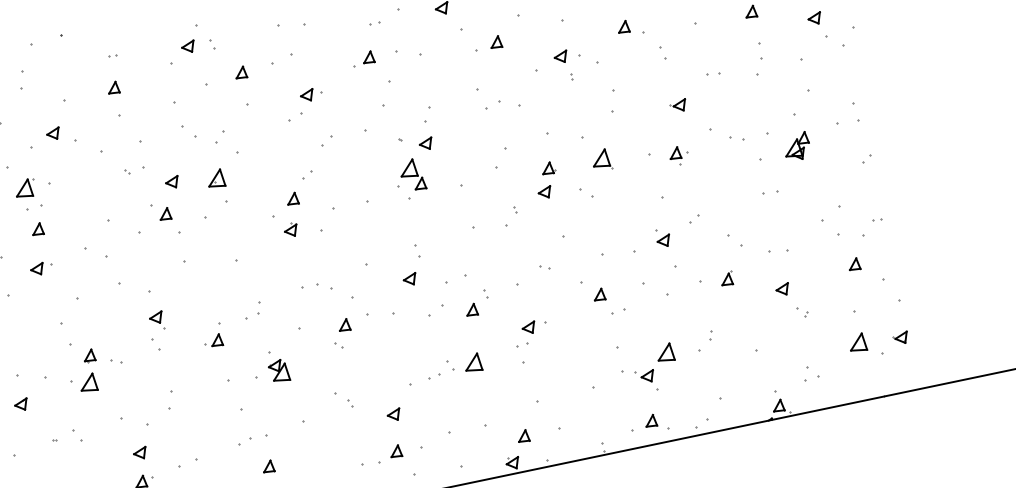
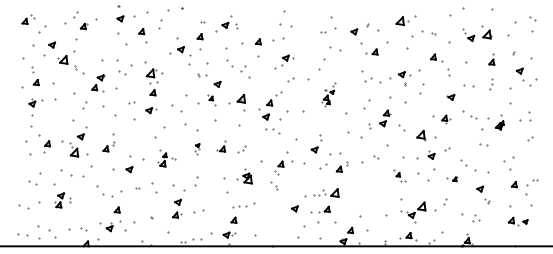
part: (189, 42) -> (226, 23), moved
part: (363, 57) -> (314, 46), removed
part: (760, 59) -> (491, 84), size x0.7
part: (559, 65) -> (400, 78), moved
part: (713, 74) -> (469, 86), size x1.6
part: (794, 137) -> (499, 122), size x0.7
part: (53, 138) -> (180, 51), moved
part: (414, 154) -> (328, 94), size x0.6
part: (601, 160) -> (421, 135), moved
part: (215, 187) -> (240, 102), moved
part: (166, 217) -> (211, 99), size x0.7
part: (510, 217) -> (365, 131), size x1.6
part: (873, 226) -> (532, 182), moved
part: (779, 250) -> (482, 171), size x1.6
part: (716, 279) -> (451, 178), size x0.7
part: (317, 289) -> (272, 131), moved
part: (603, 296) -> (399, 175), size x0.7
part: (158, 329) -> (197, 148), size x0.6
part: (213, 335) -> (221, 146), moved
part: (532, 340) -> (363, 188), removed
part: (704, 340) -> (440, 204), size x1.6
part: (877, 342) -> (517, 221), size x0.7
part: (95, 364) -> (166, 158), size x0.7
part: (812, 373) -> (476, 218), moved
part: (345, 399) -> (274, 185), moved
part: (66, 437) -> (146, 188), size x1.6
part: (252, 439) -> (239, 206), moved
part: (381, 454) -> (320, 209), moved

